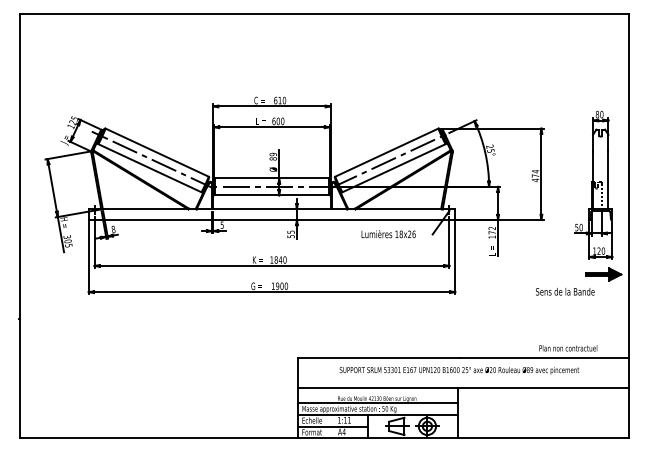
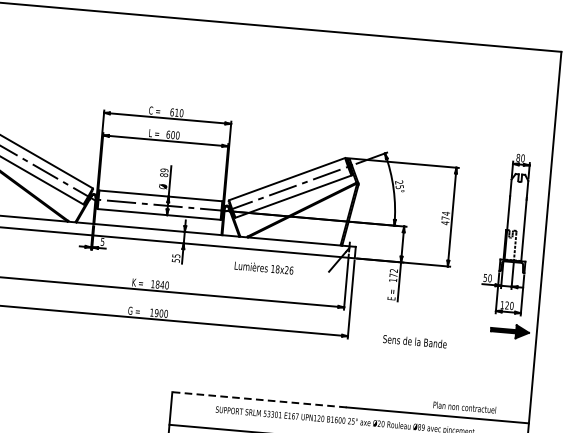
text: (388, 234) -> (263, 268), moved
text: (565, 291) -> (415, 341), moved
line: (379, 357) -> (259, 399), solid -> dashed

